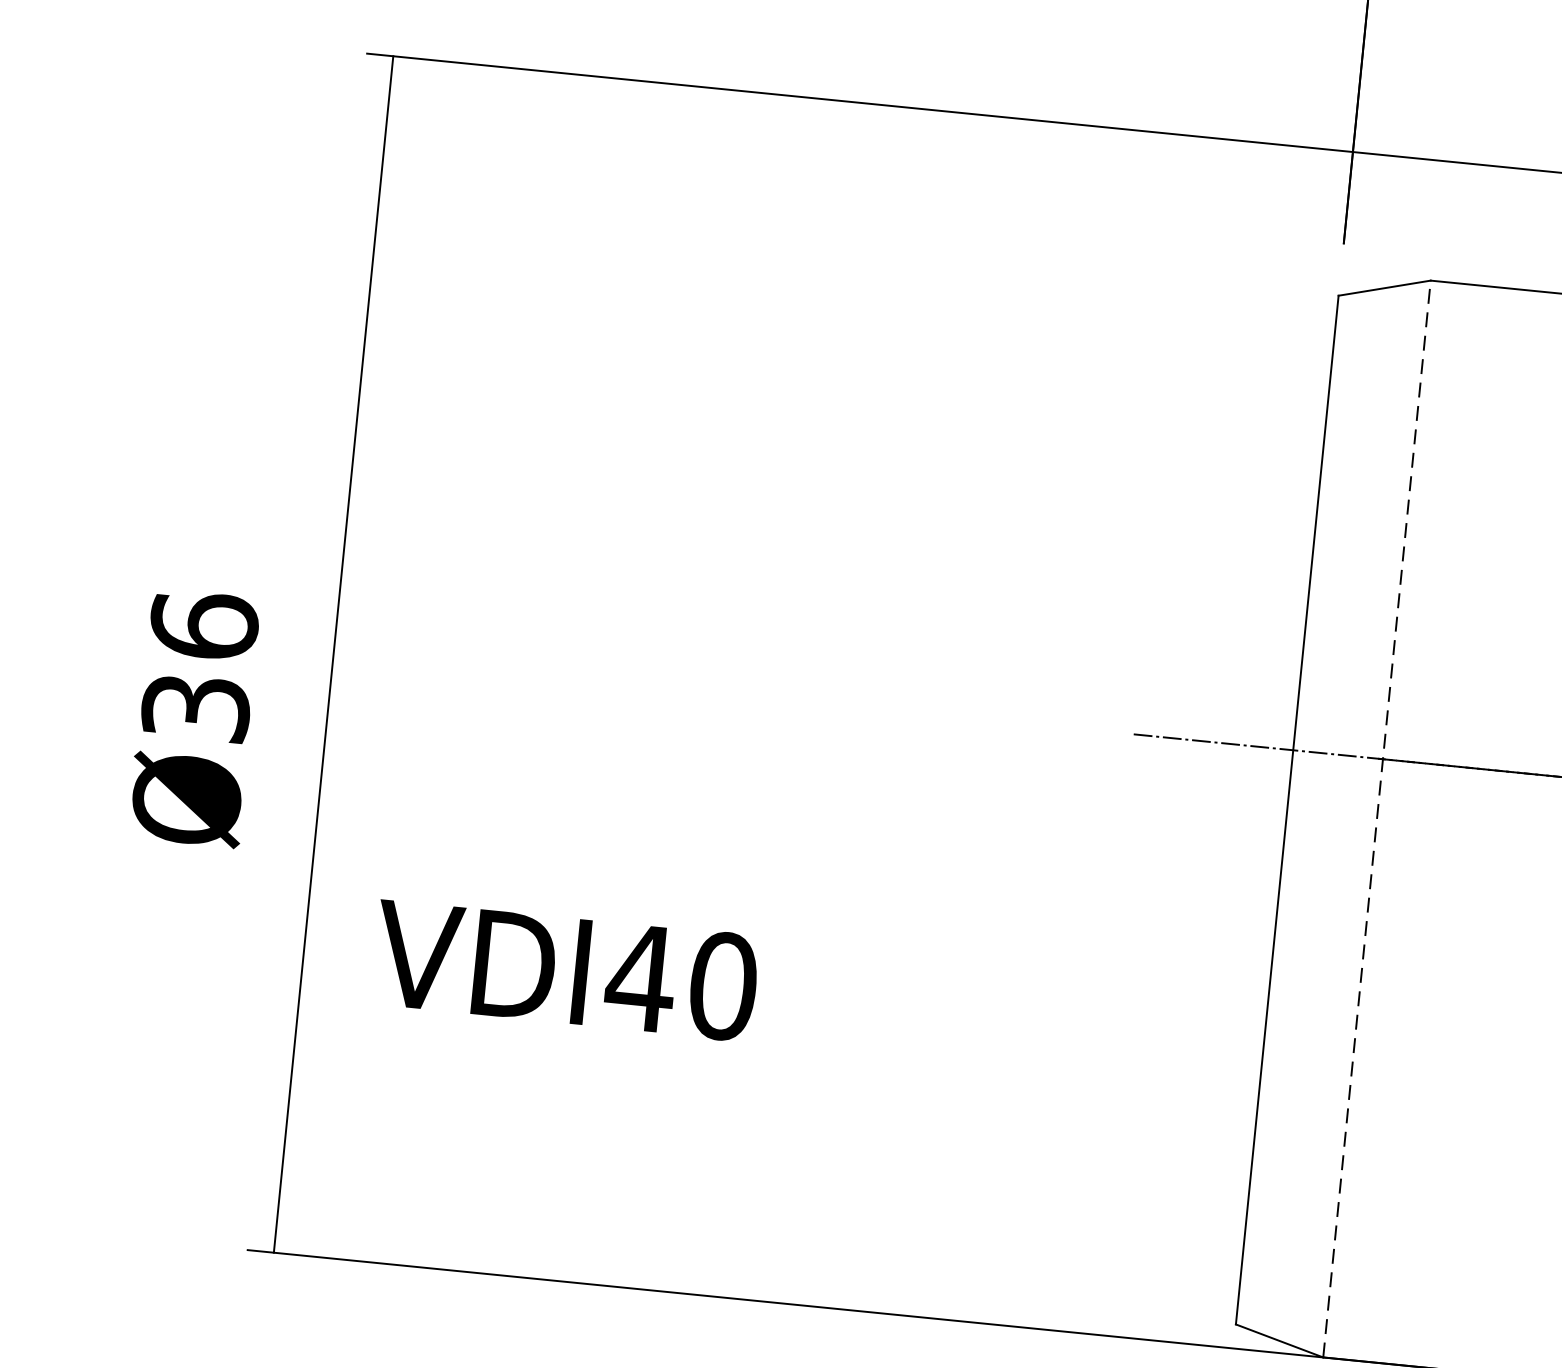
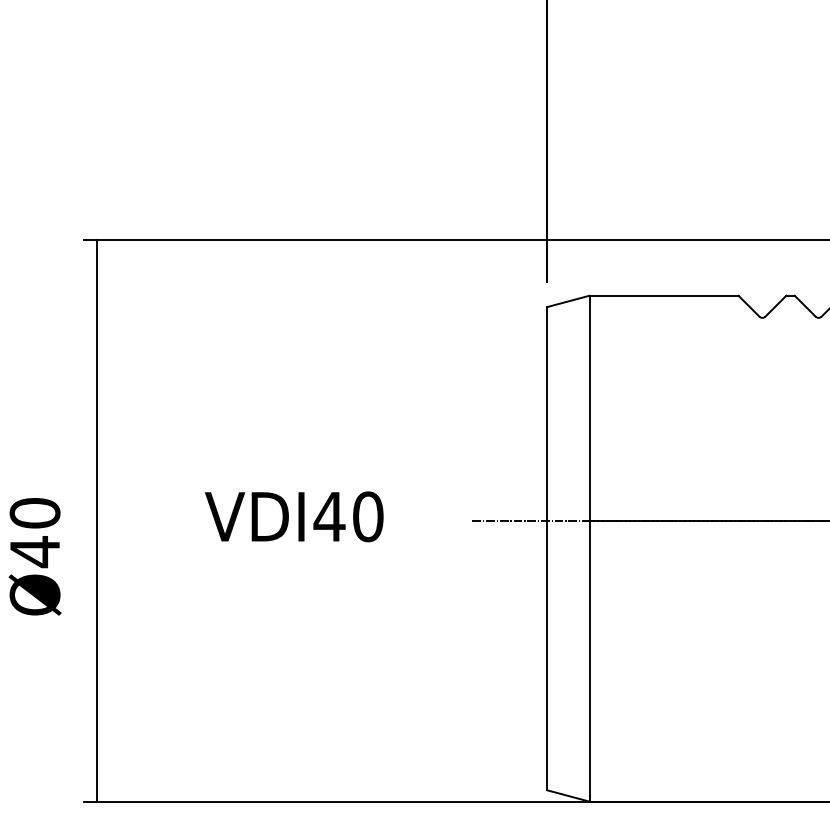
text: (198, 666) -> (34, 532), Ø36 -> Ø40
line: (1376, 818) -> (589, 548), dashed -> solid
text: (566, 969) -> (294, 516), moved

